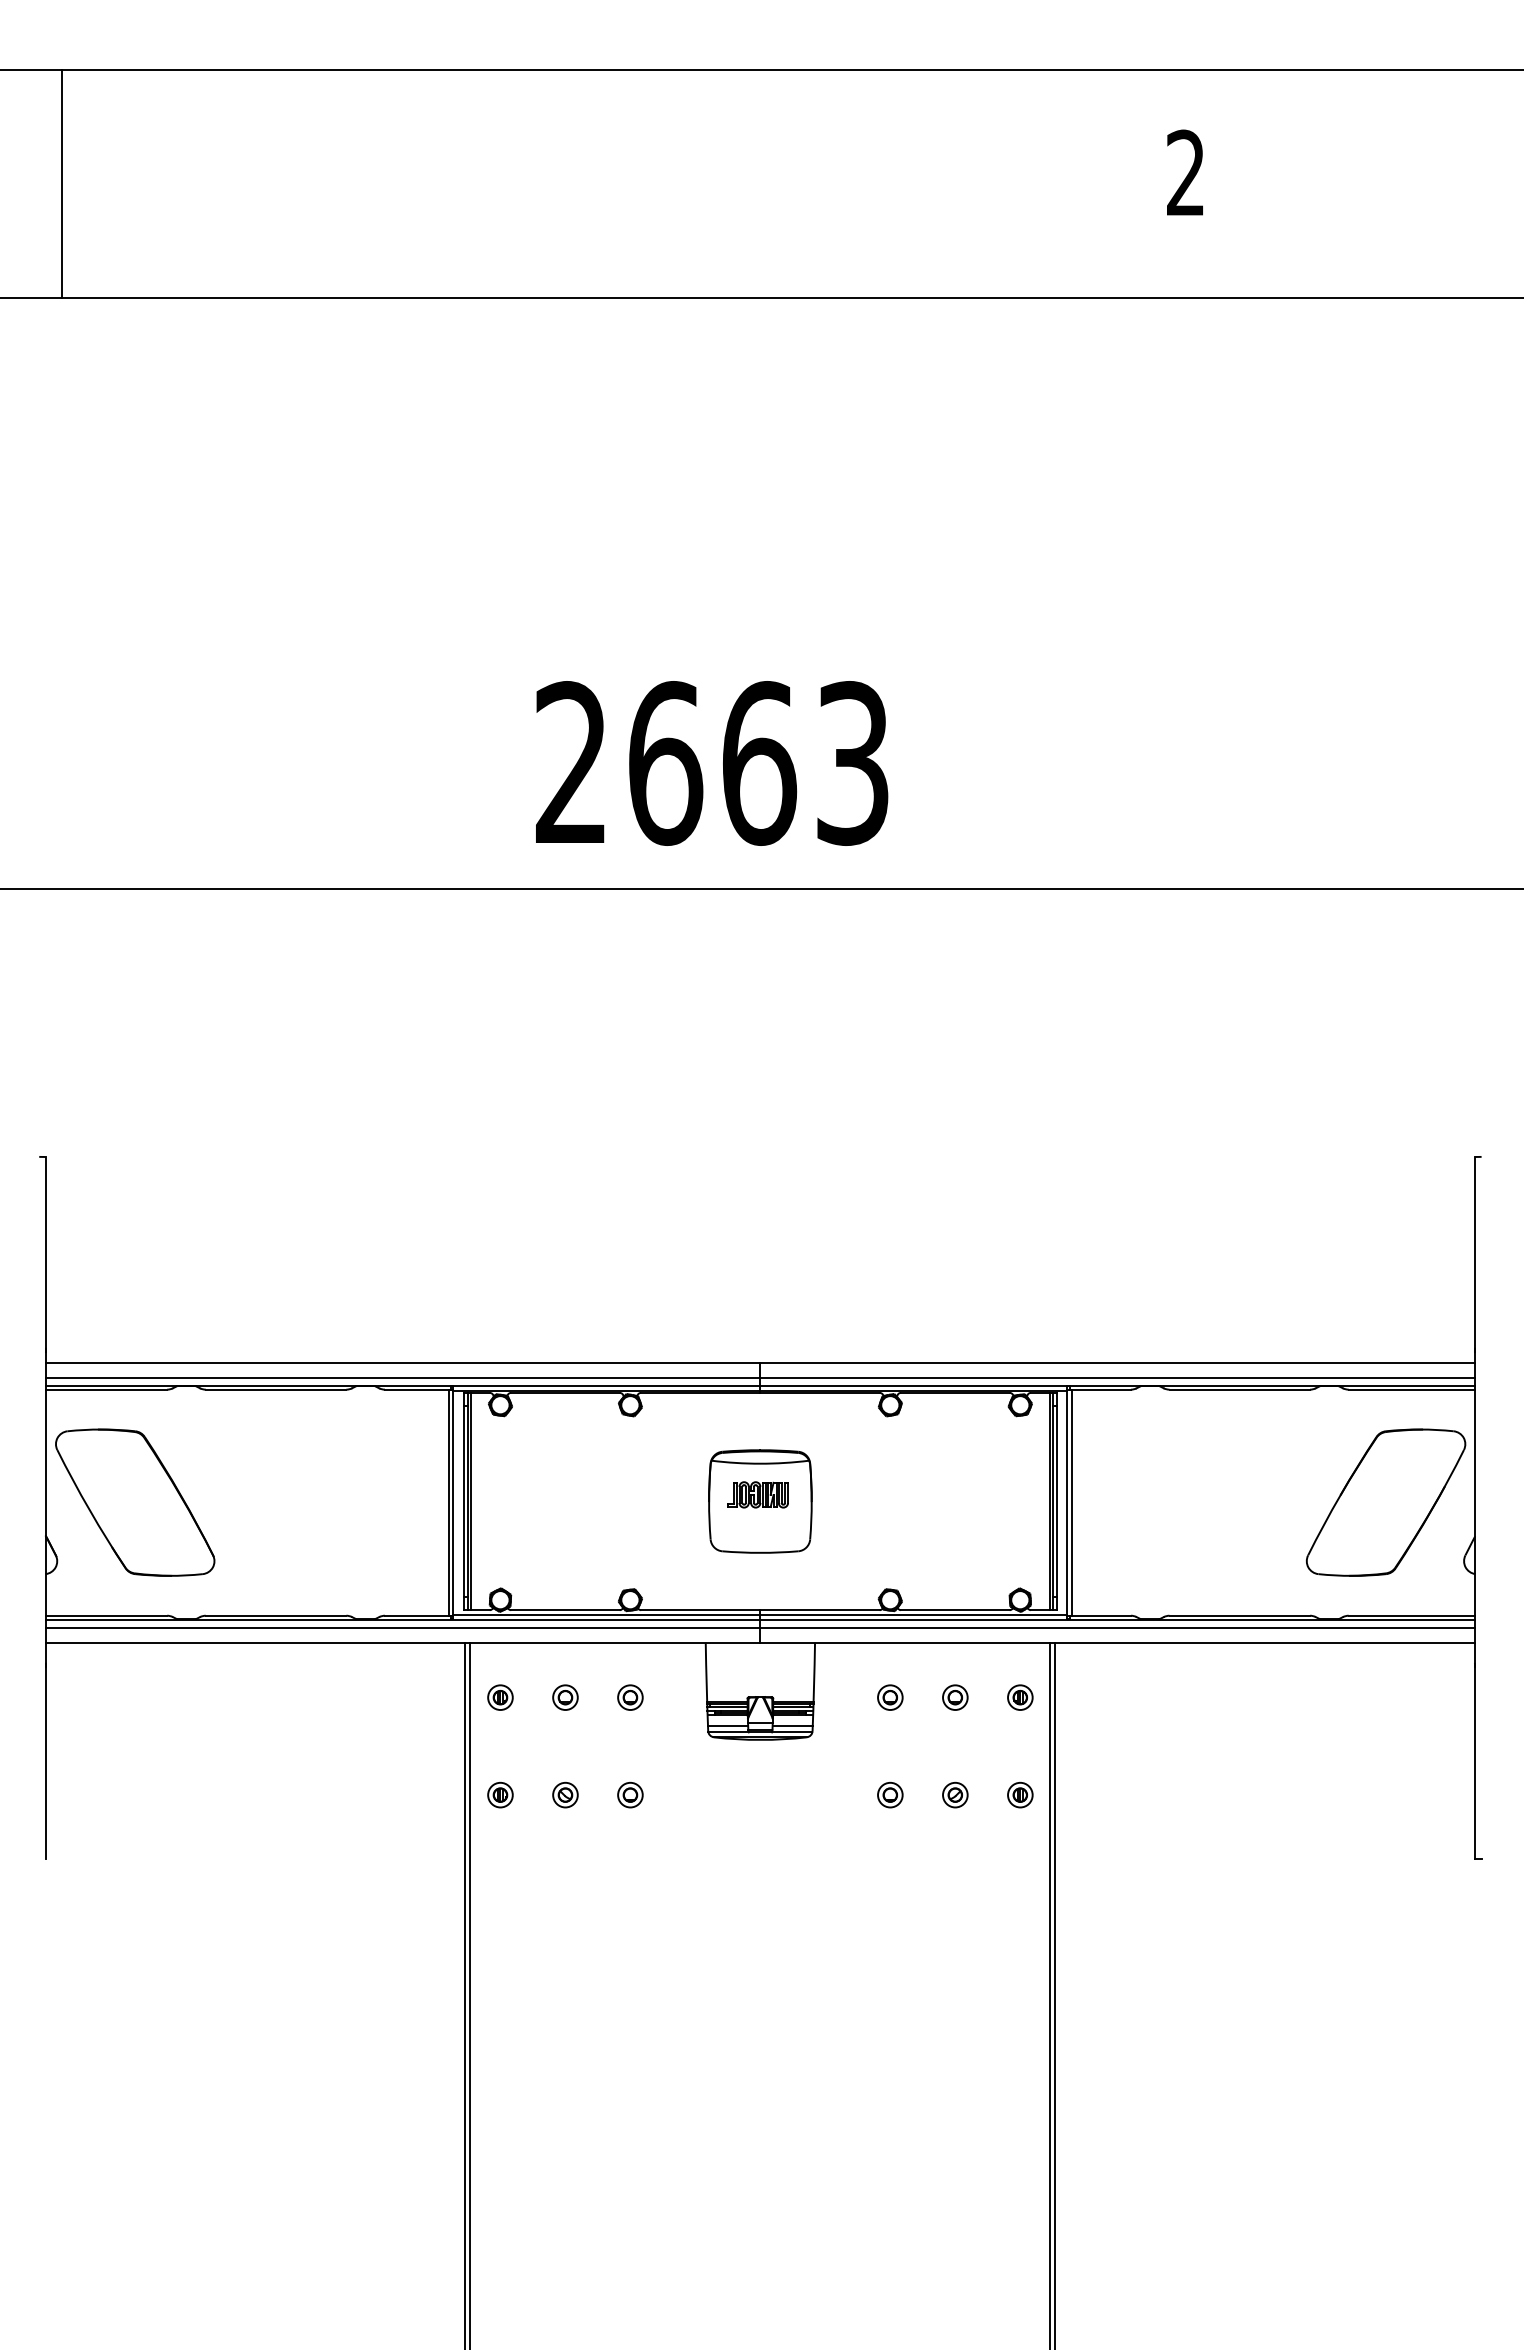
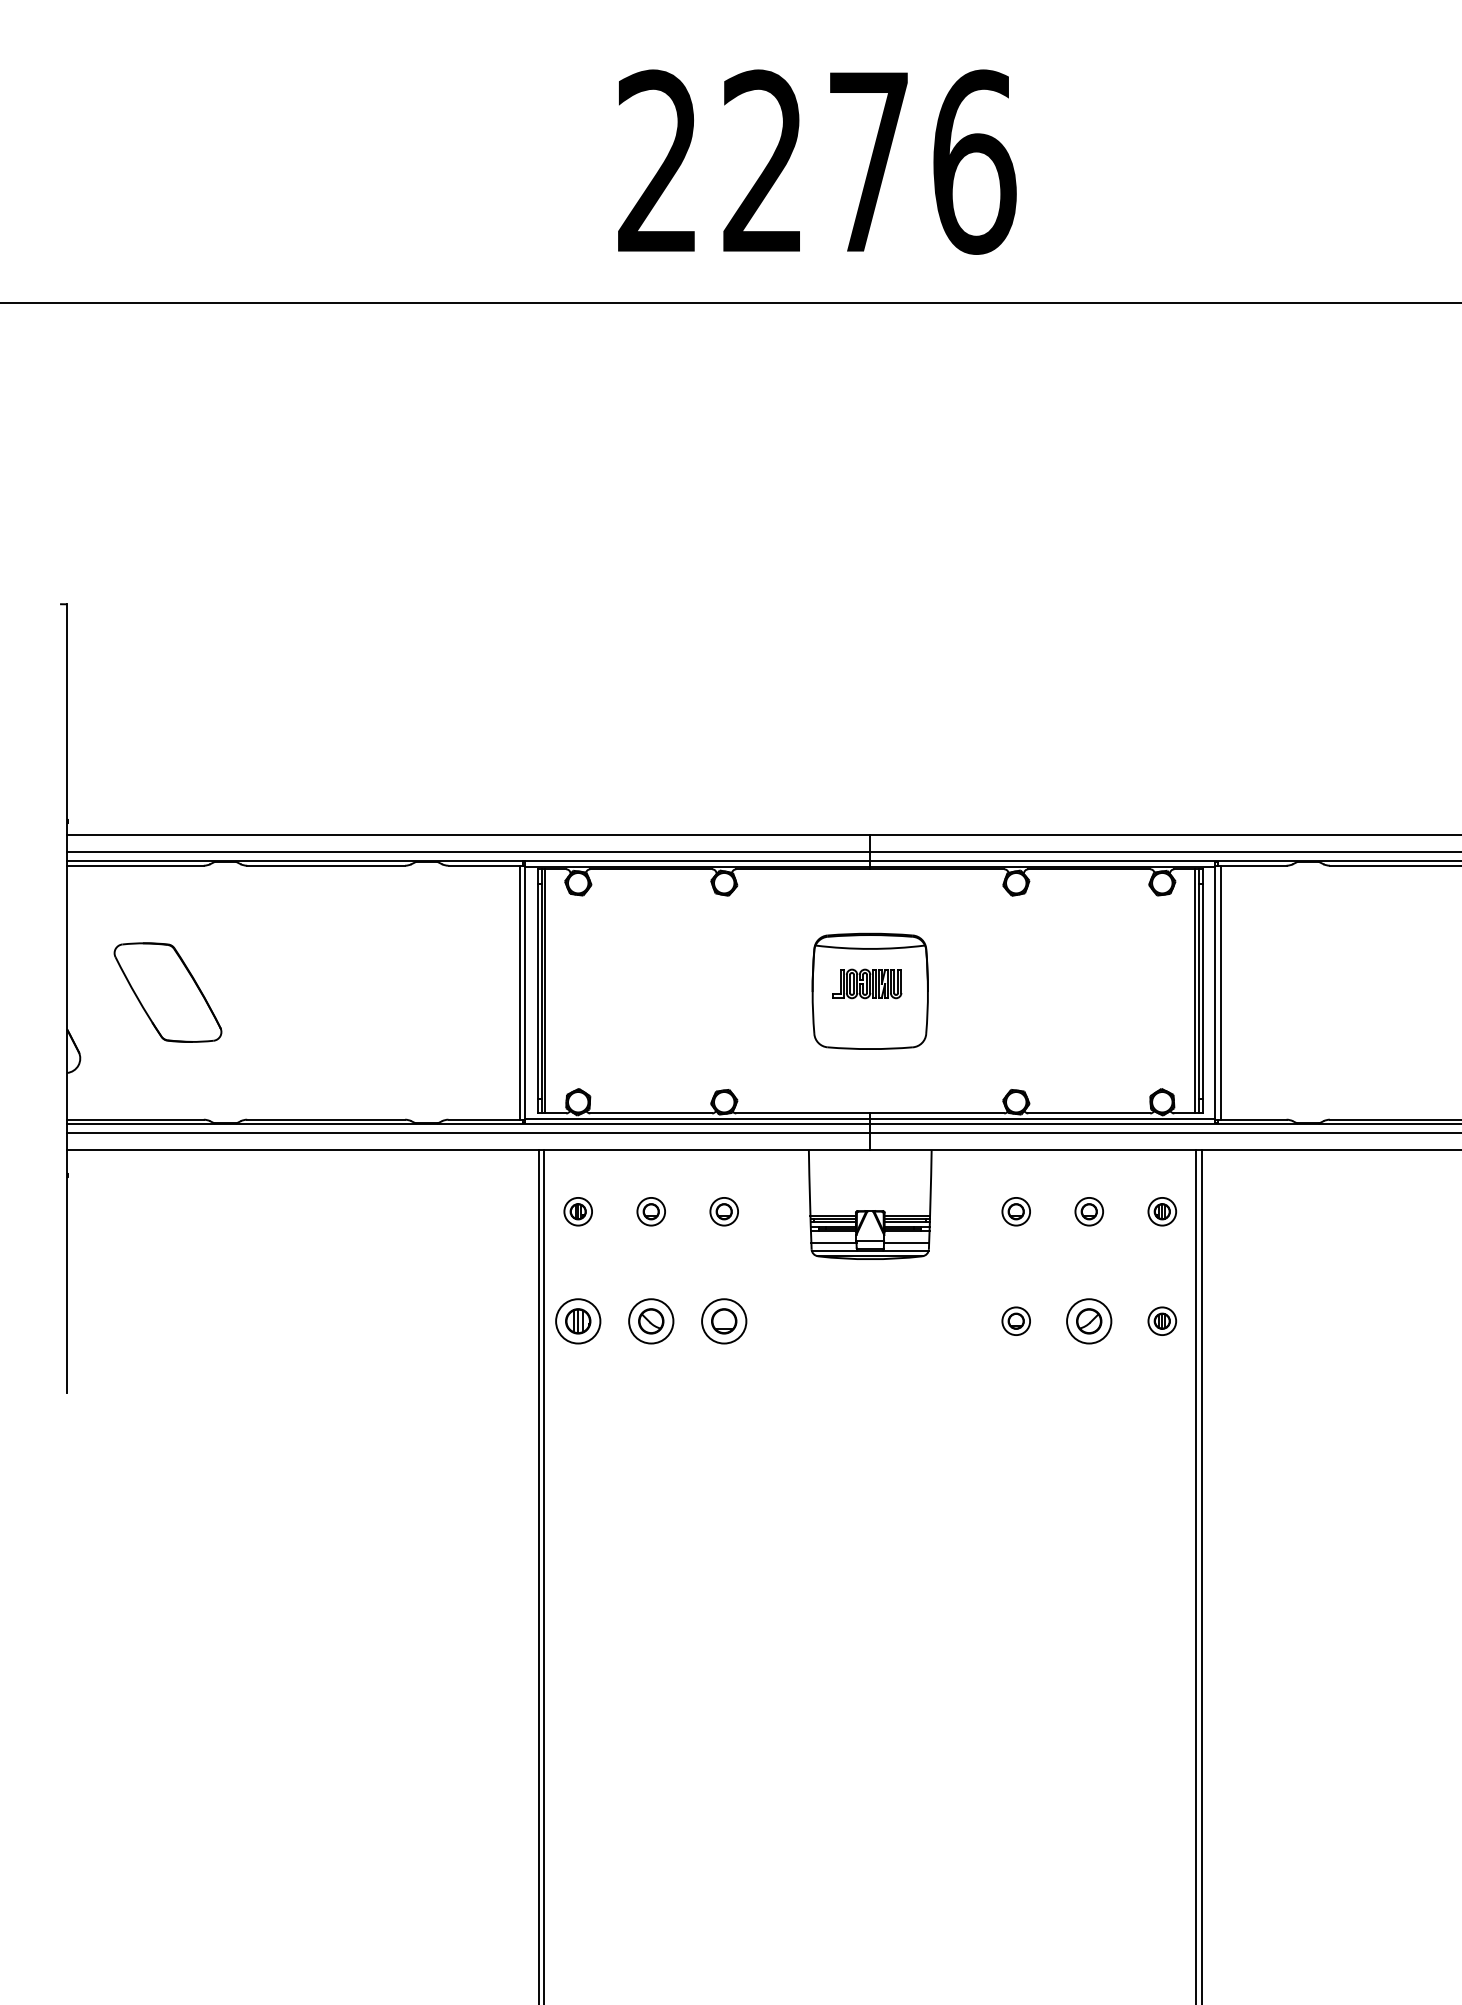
text: (759, 763) -> (869, 162), 2663 -> 2276
part: (135, 1502) -> (168, 992), size x0.6
part: (500, 1794) -> (578, 1320), size x1.6
part: (565, 1794) -> (651, 1320), size x1.6
part: (630, 1794) -> (724, 1320), size x1.6
part: (955, 1794) -> (1089, 1320), size x1.6

